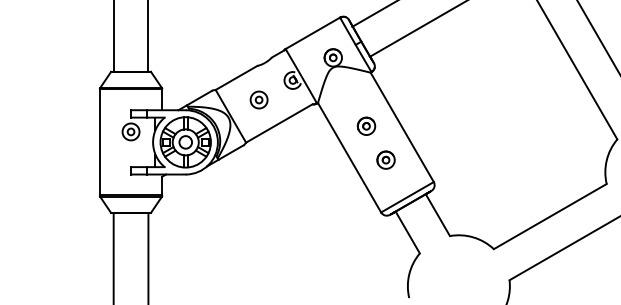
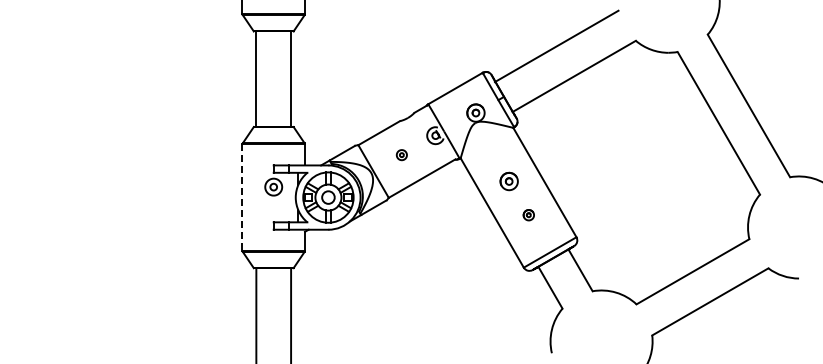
part: (258, 99) -> (401, 154), size x0.6
line: (99, 143) -> (242, 198), solid -> dashed
part: (385, 159) -> (528, 214), size x0.6

